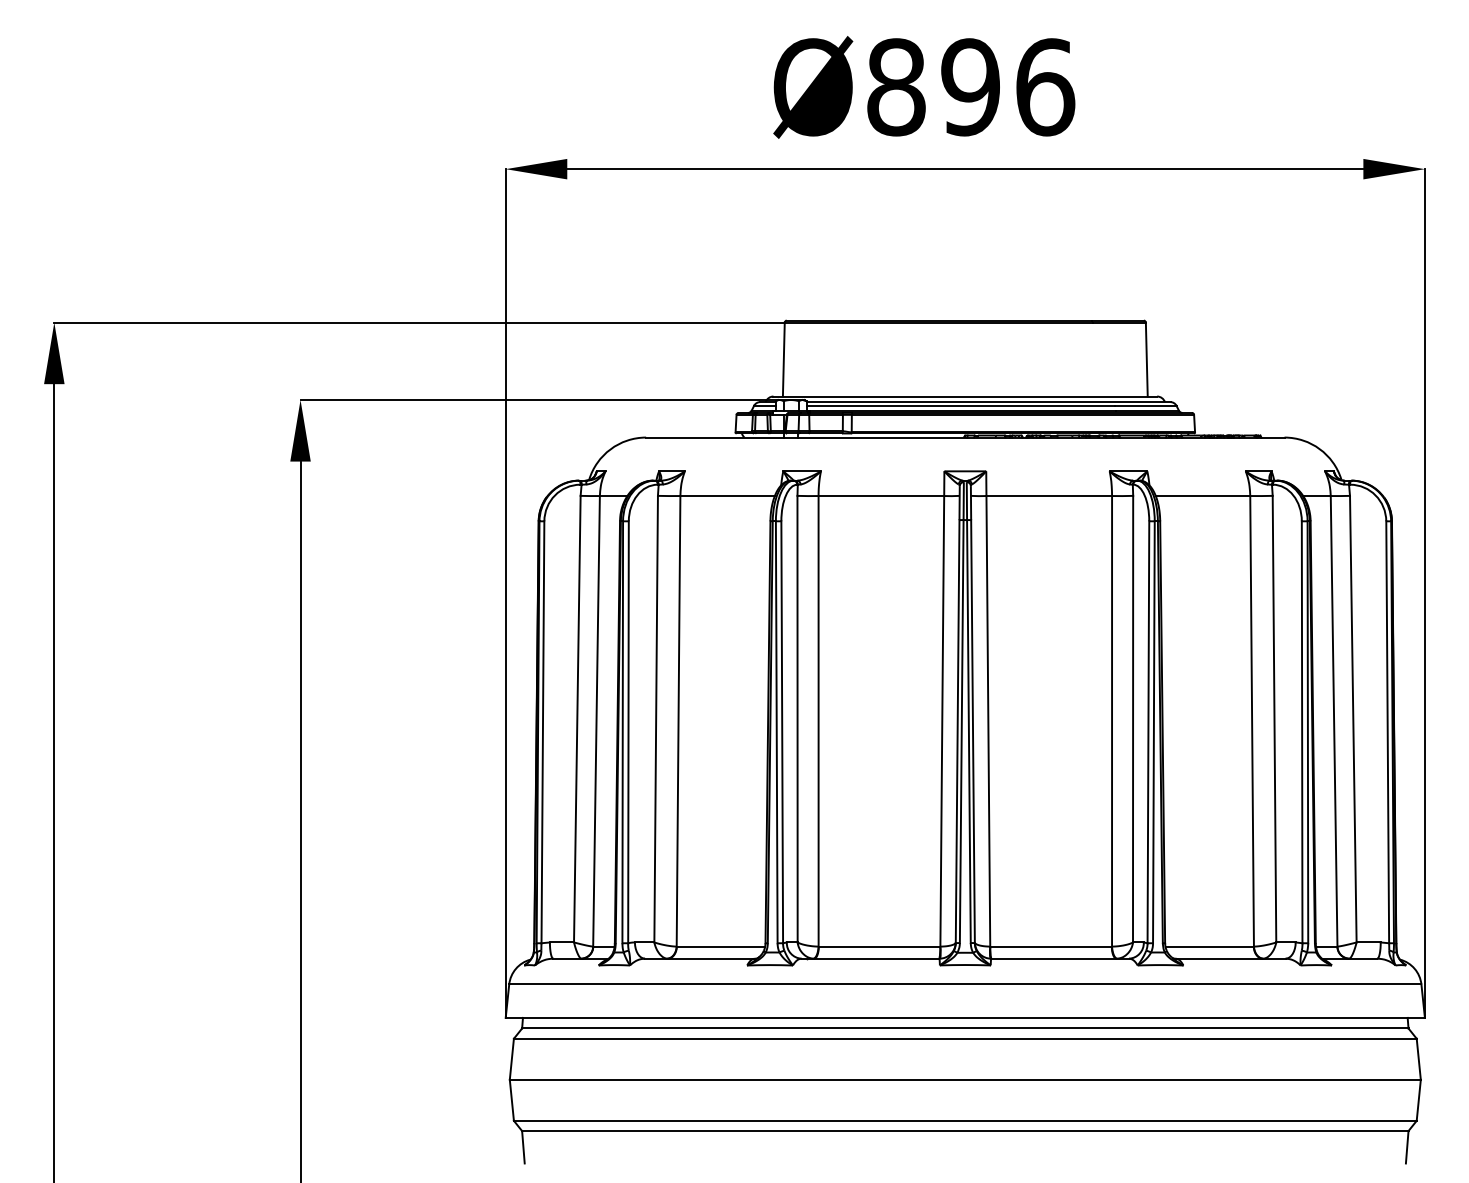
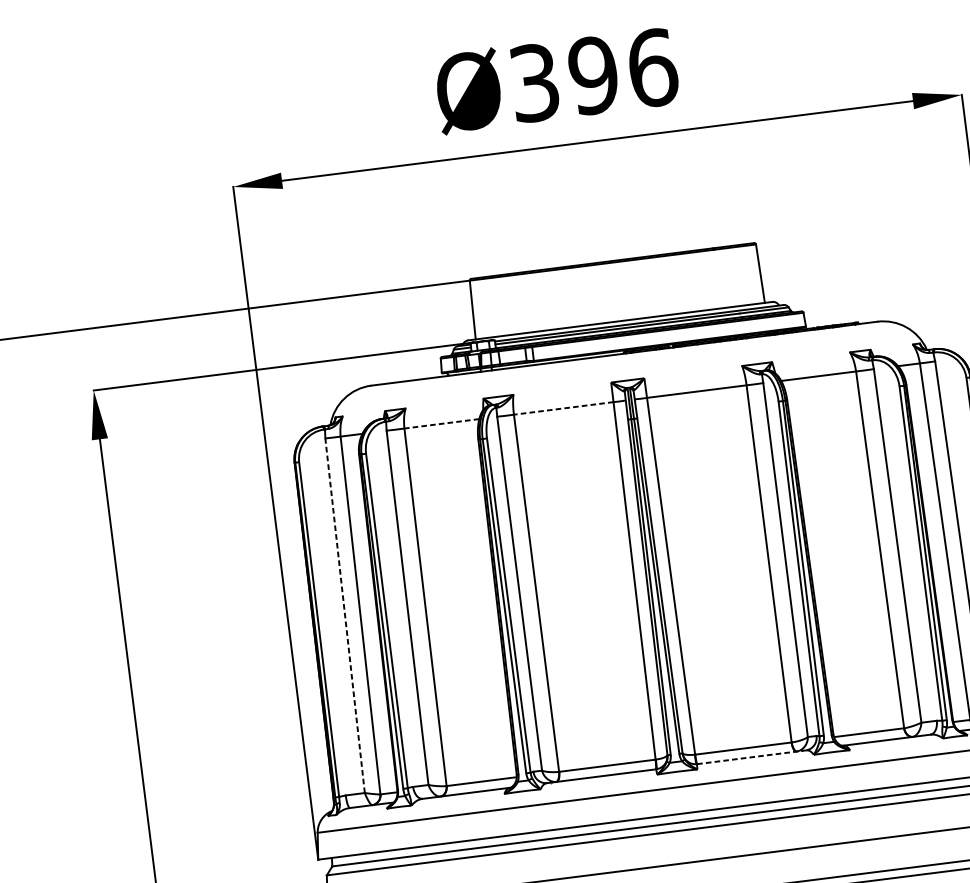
text: (896, 87) -> (534, 83), Ø896 -> Ø396
line: (727, 496) -> (441, 424), solid -> dashed
line: (881, 496) -> (563, 408), solid -> dashed
line: (577, 718) -> (345, 615), solid -> dashed
line: (1060, 958) -> (752, 757), solid -> dashed

